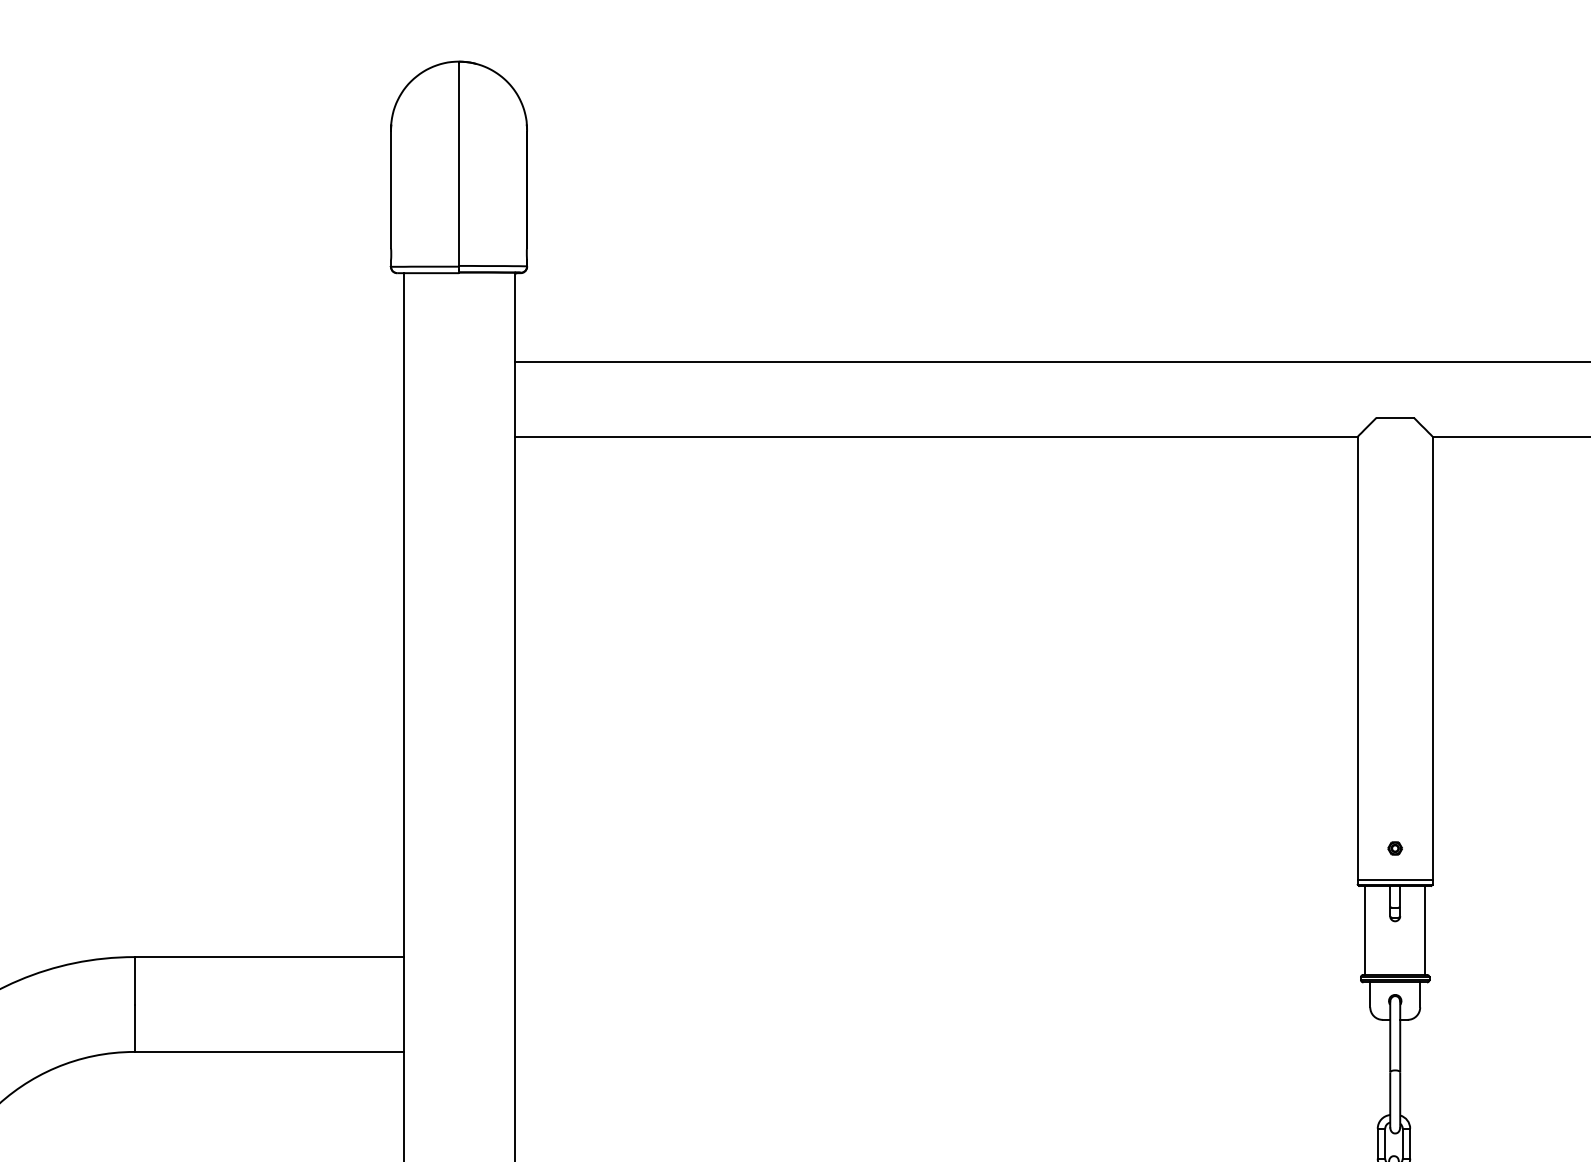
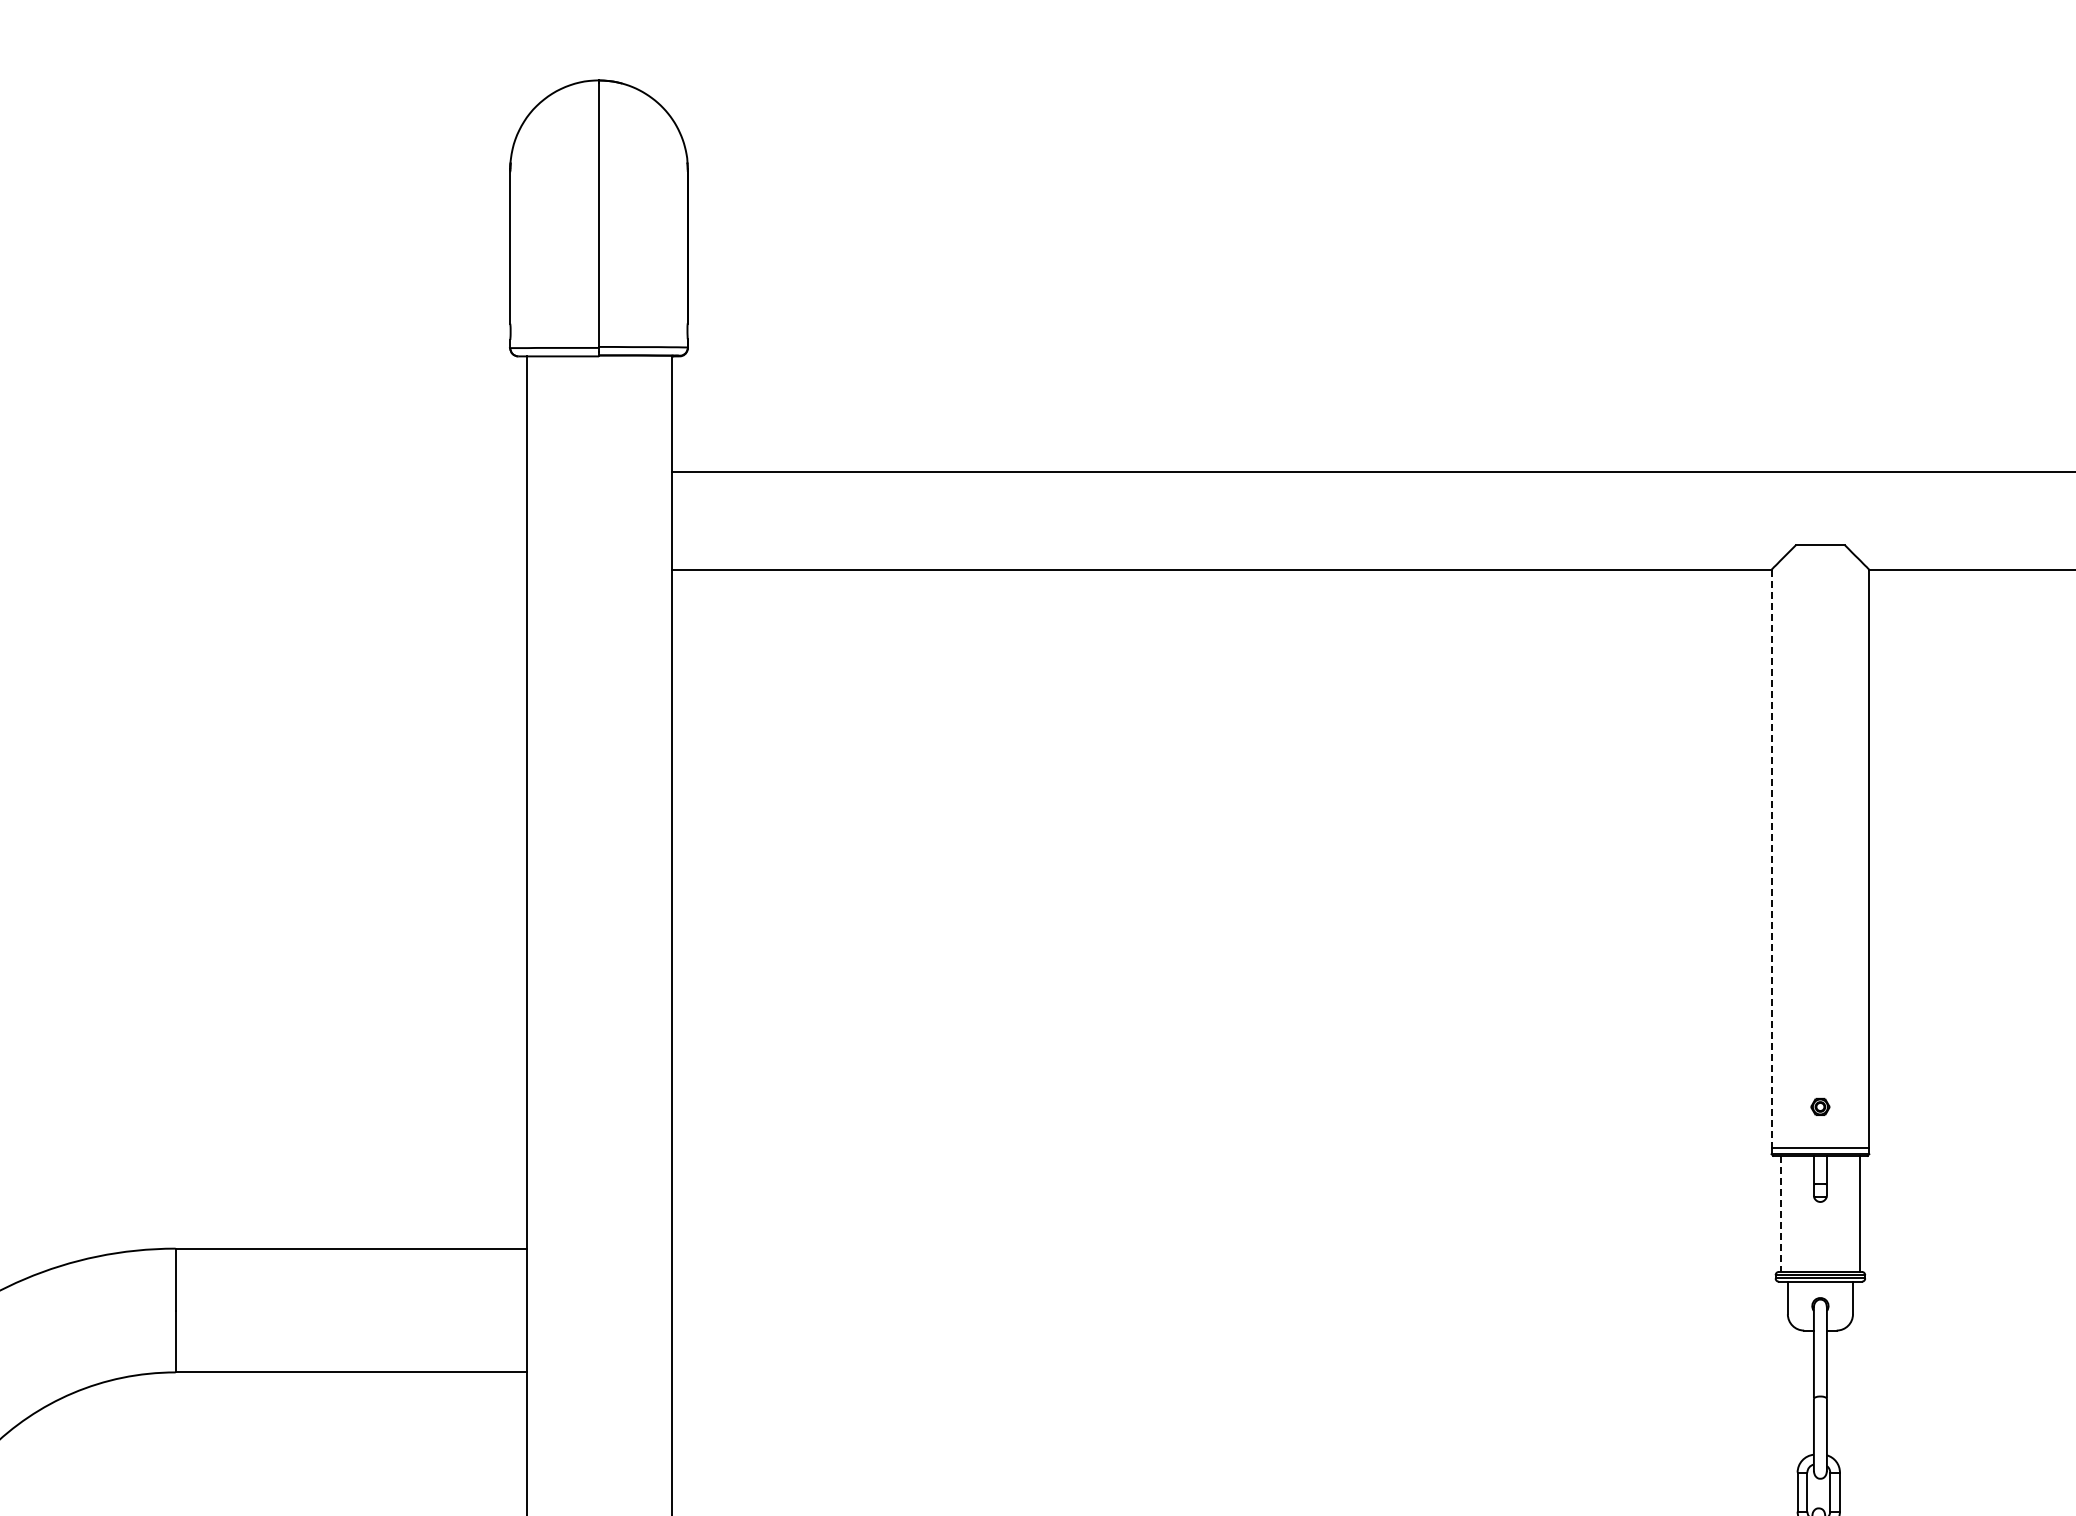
line: (1357, 658) -> (1771, 859), solid -> dashed
line: (1365, 930) -> (1781, 1214), solid -> dashed

